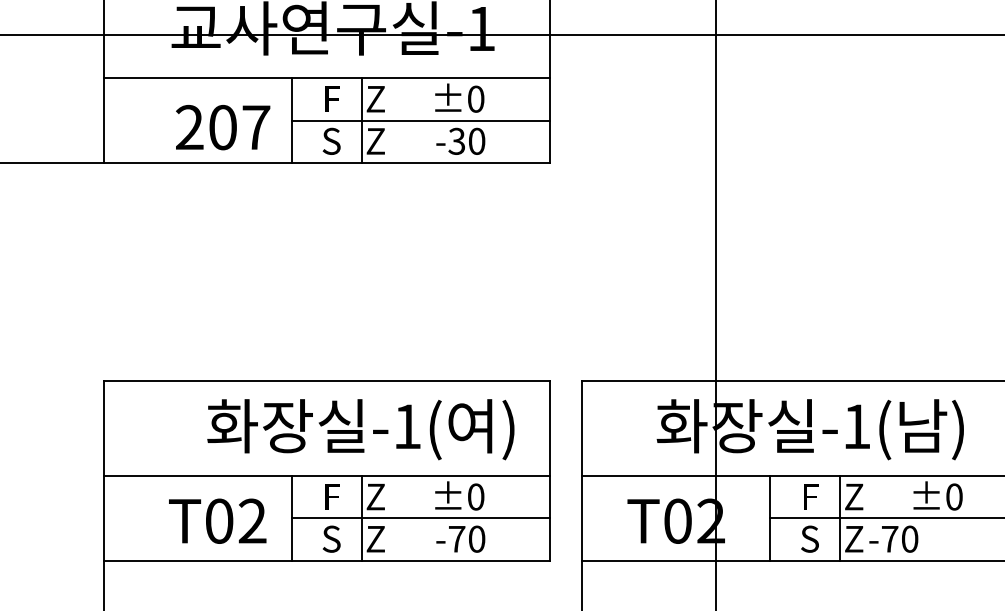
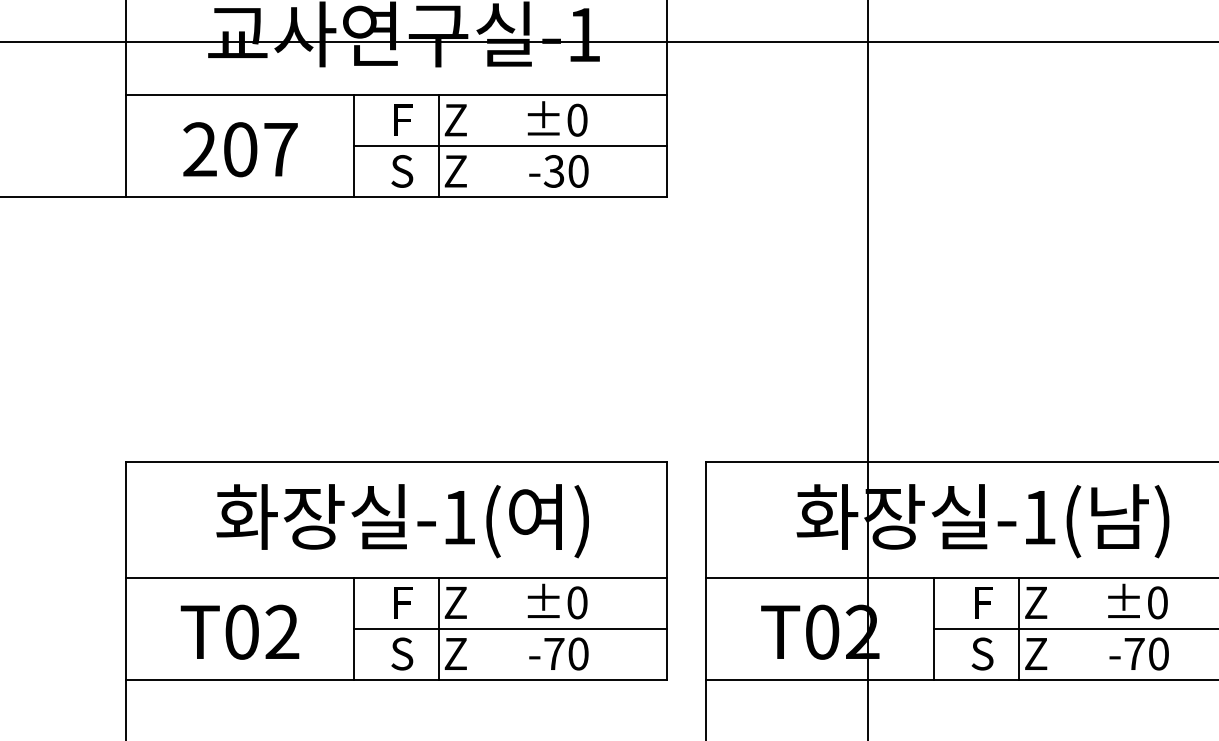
text: (223, 127) -> (240, 149), moved
text: (360, 429) -> (402, 521), moved
text: (217, 520) -> (239, 631), moved
text: (893, 538) -> (1138, 653), moved

